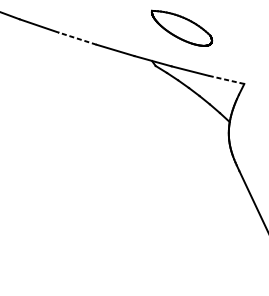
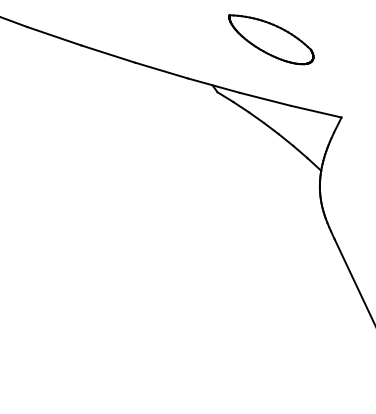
part: (182, 28) -> (271, 39), moved
line: (76, 38) -> (107, 53), dashed -> solid
line: (226, 79) -> (316, 111), dashed -> solid

